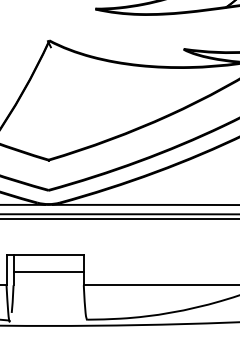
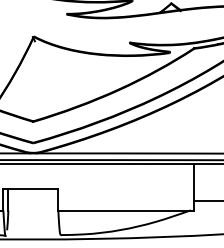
line: (48, 272) -> (33, 201), removed

